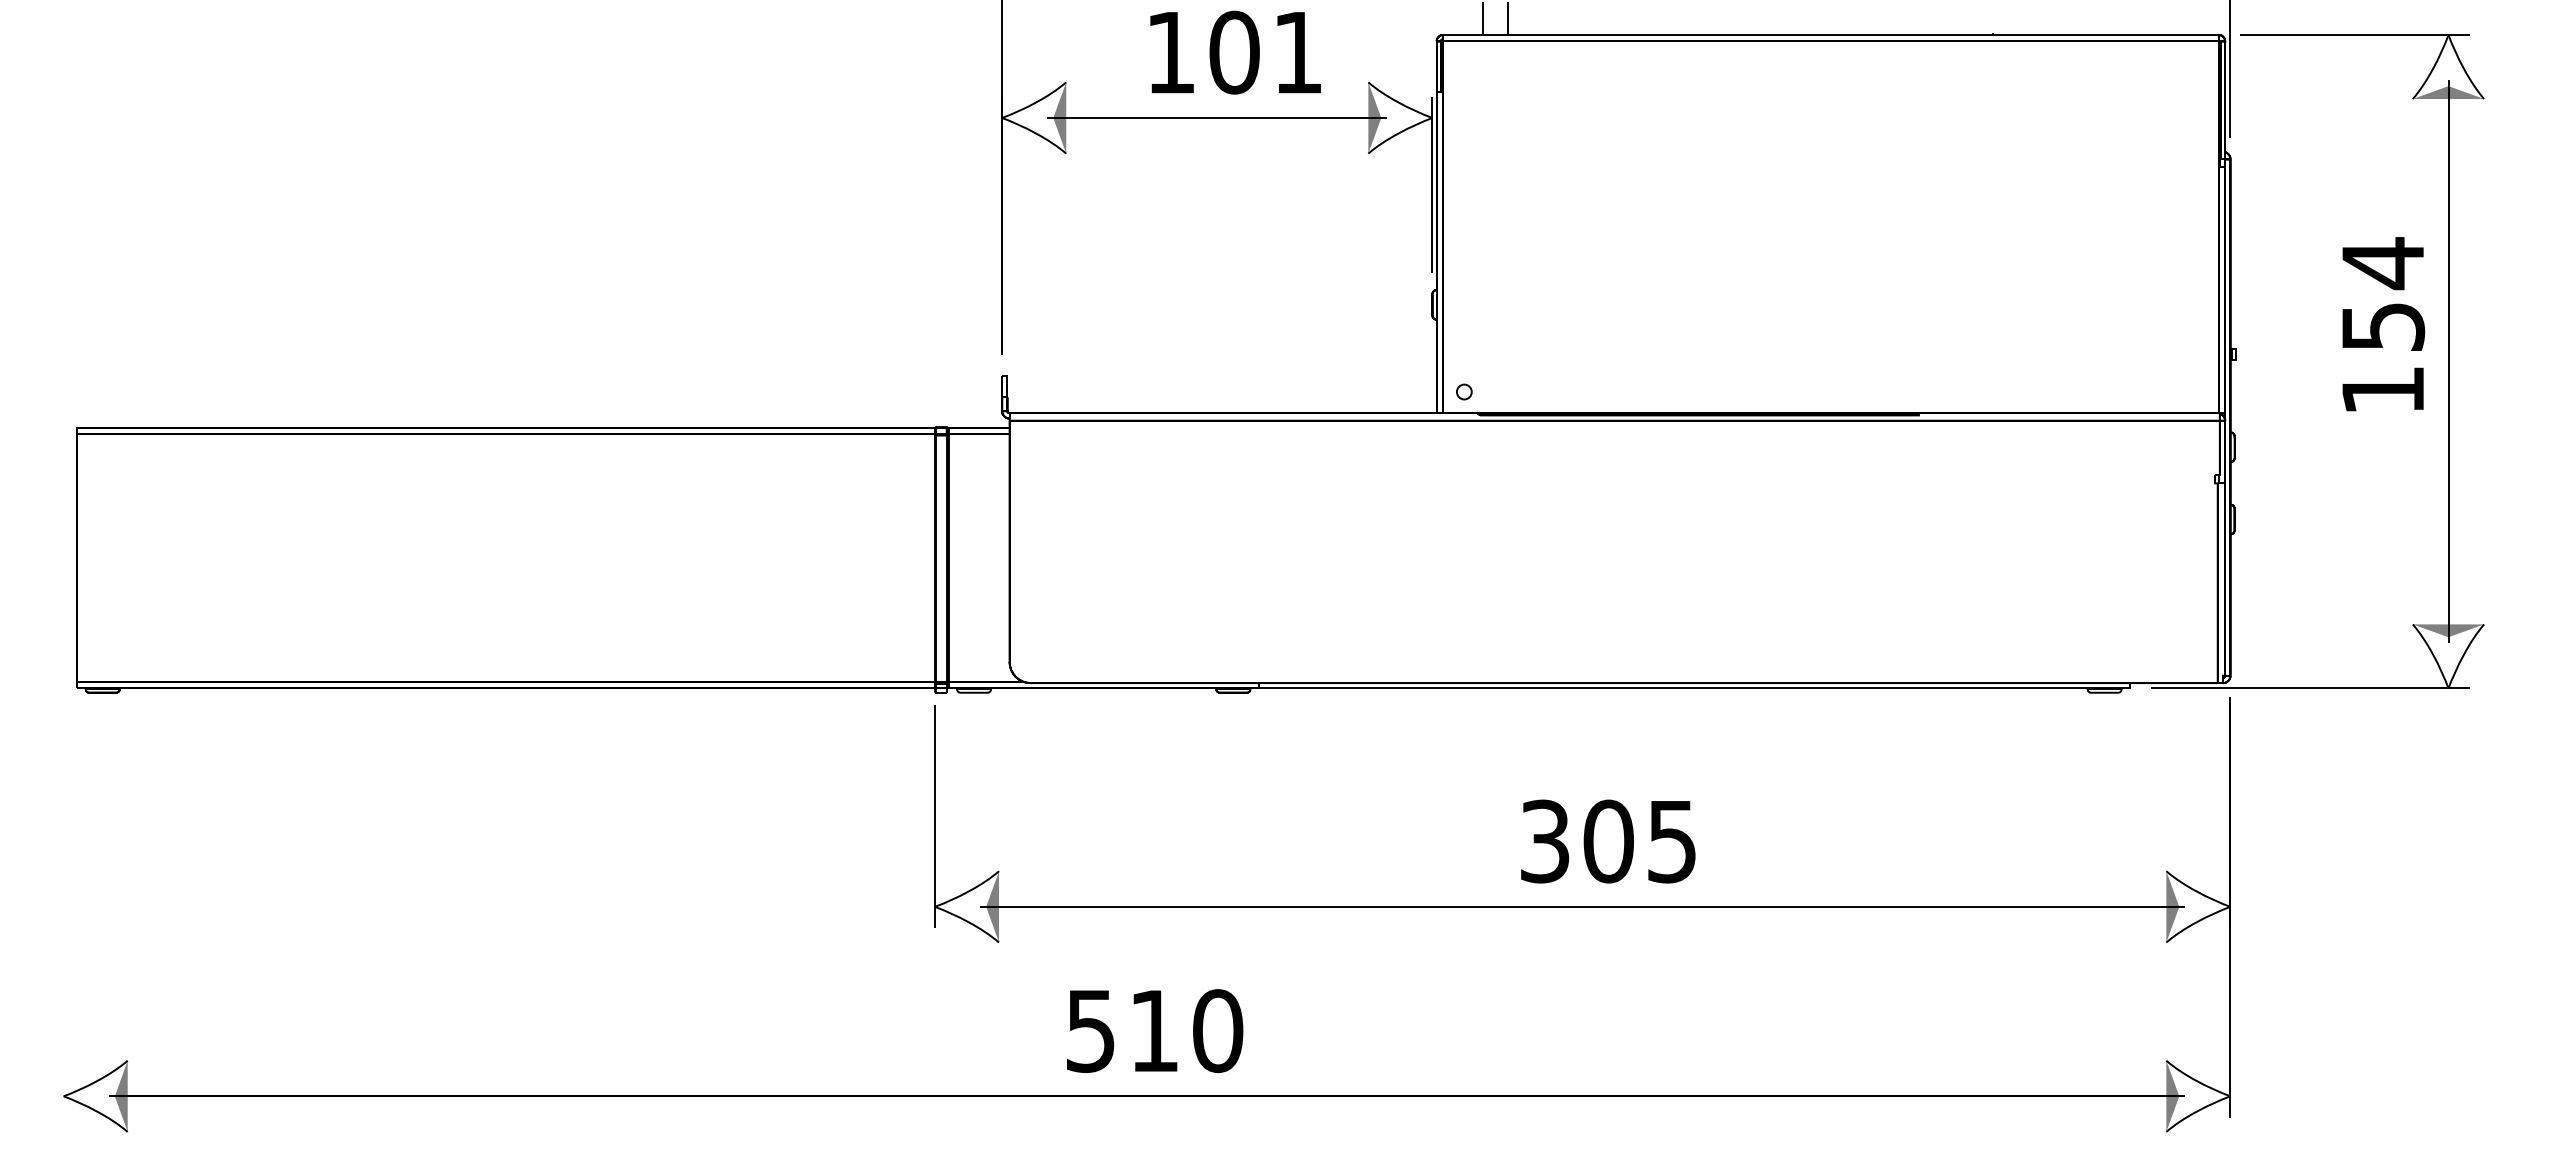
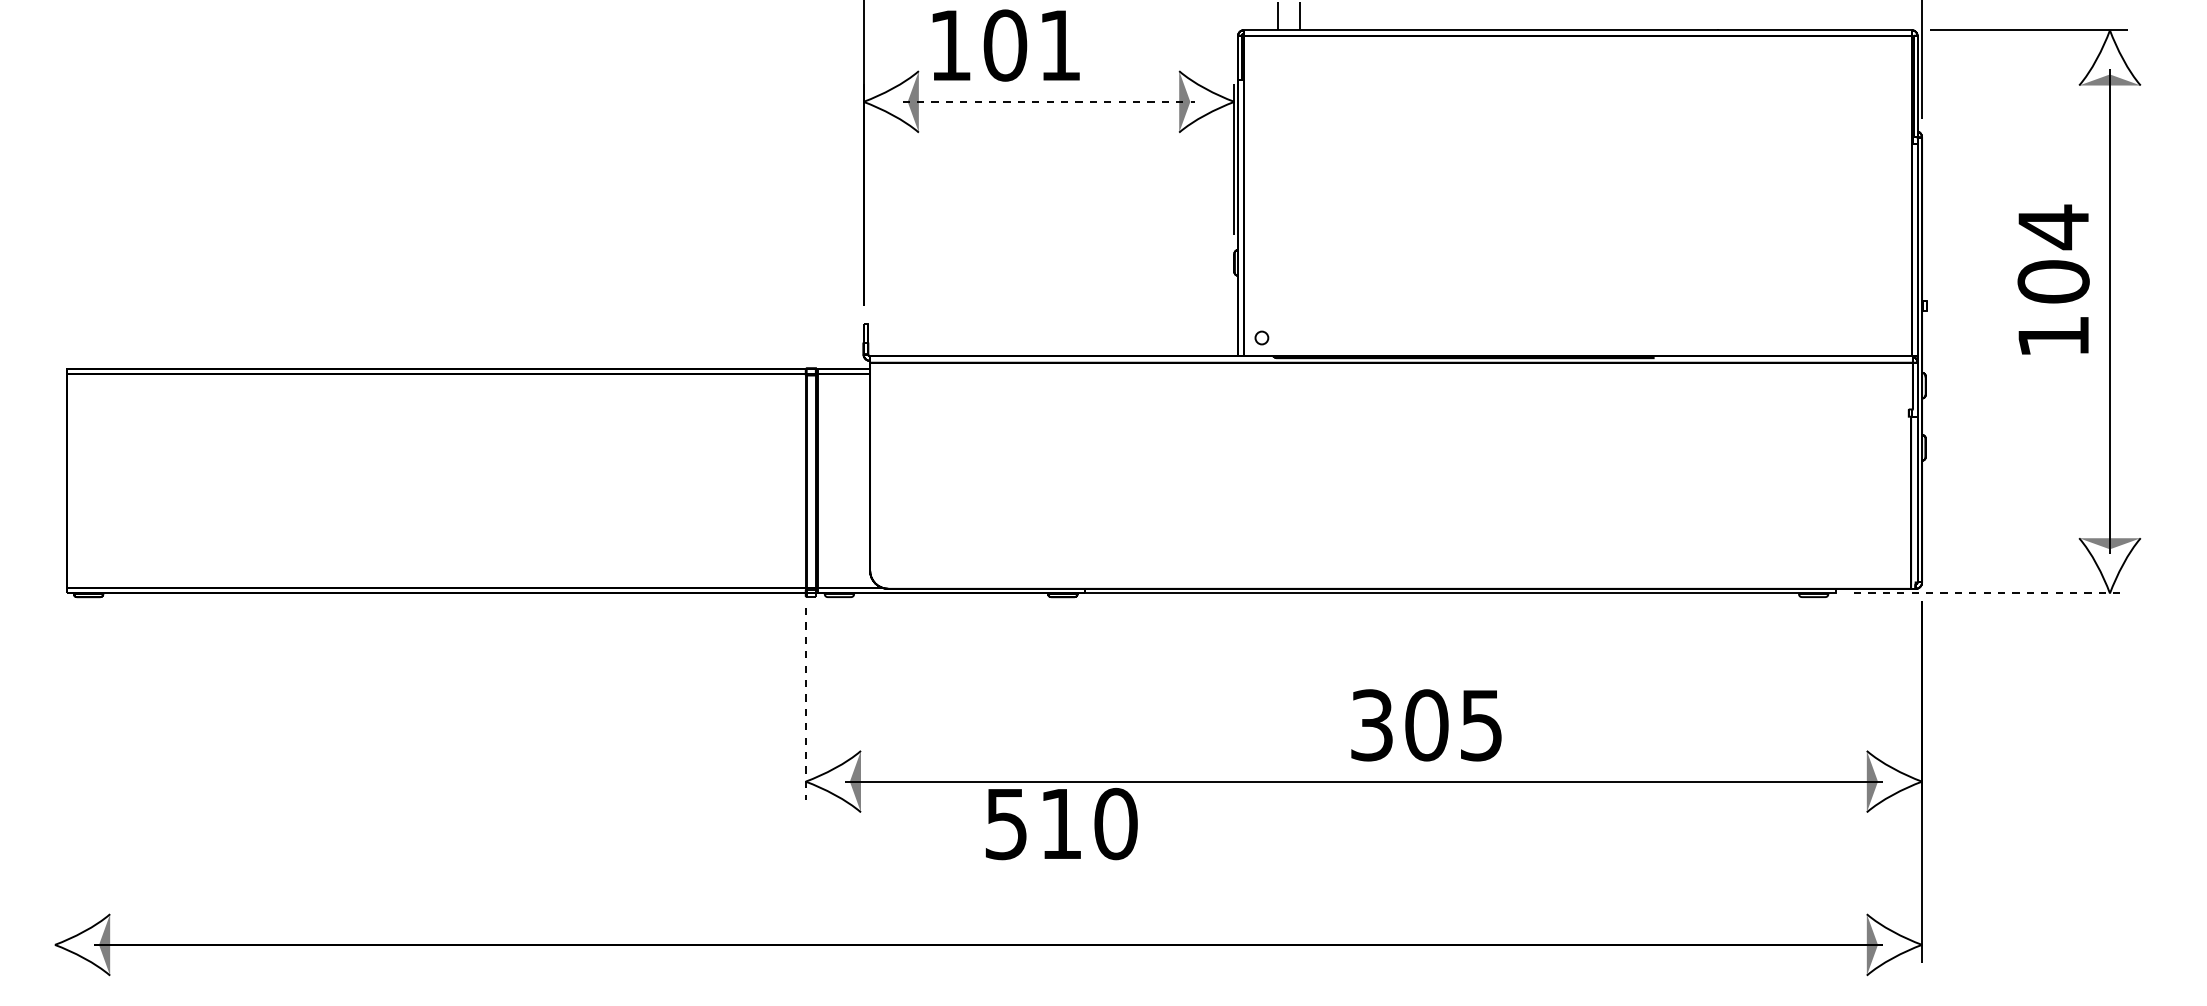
text: (1235, 52) -> (1006, 45), moved
line: (1217, 118) -> (1049, 102), solid -> dashed
text: (2383, 326) -> (2053, 281), 154 -> 104
line: (2311, 688) -> (1991, 593), solid -> dashed
line: (934, 817) -> (805, 704), solid -> dashed
text: (1608, 841) -> (1426, 725), moved
text: (1155, 1030) -> (1062, 823), moved

